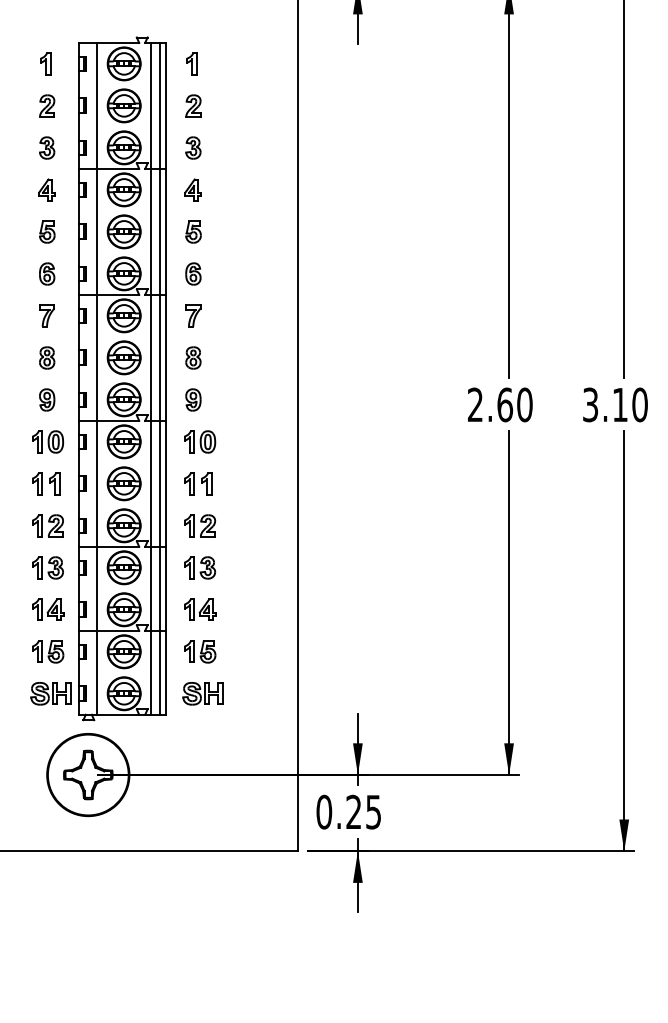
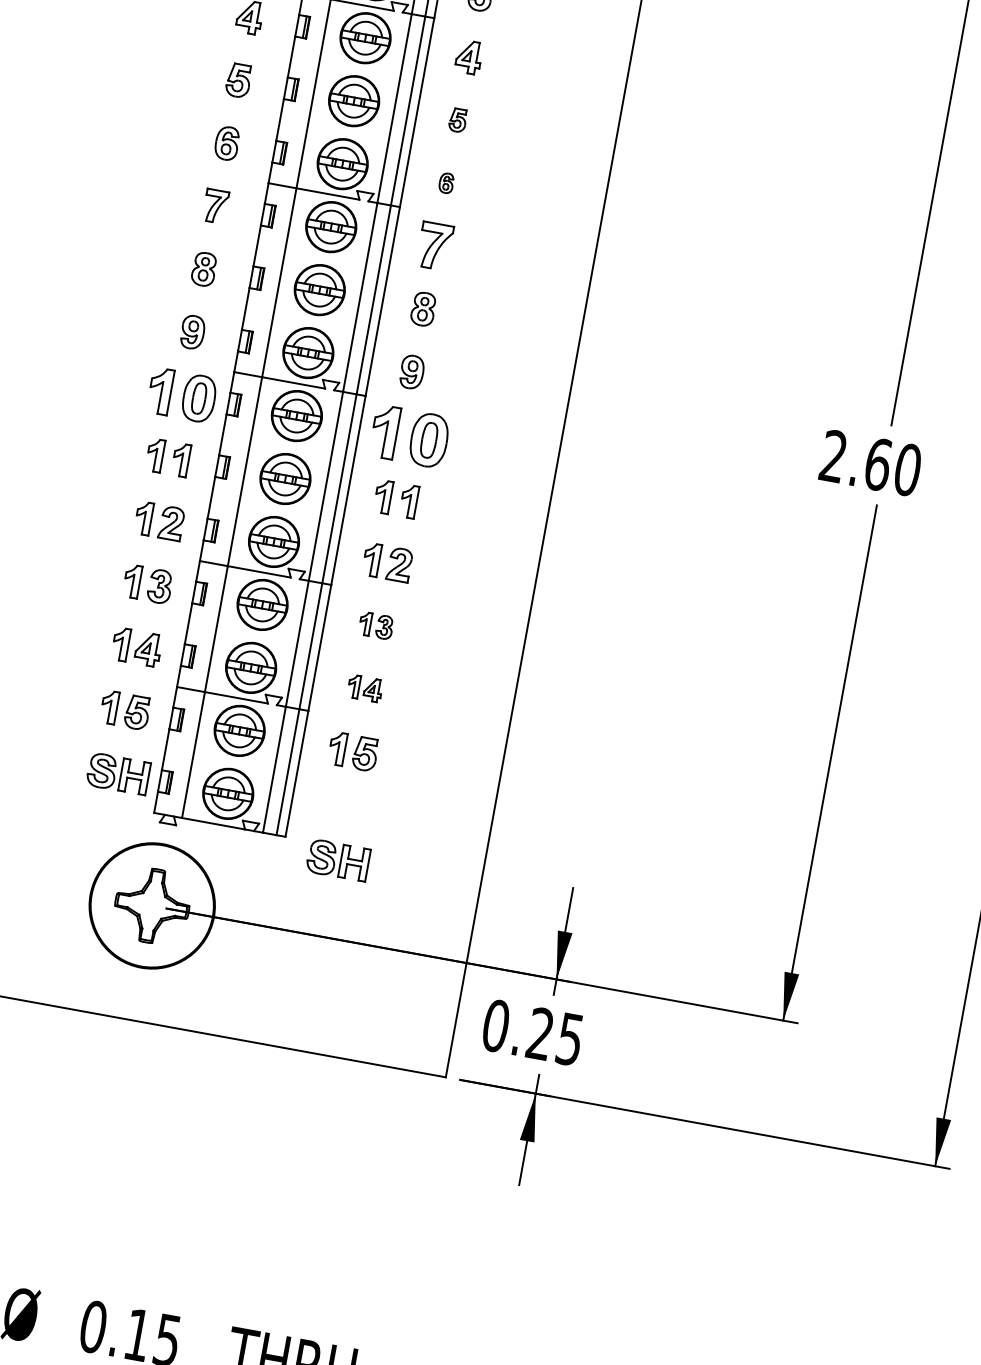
part: (193, 231) -> (458, 119), size x0.7
part: (193, 273) -> (446, 182), size x0.6
part: (193, 315) -> (435, 245), size x1.4
part: (47, 441) -> (181, 394), size x1.4
part: (200, 441) -> (411, 436), size x1.6
part: (200, 567) -> (377, 625), size x0.7
part: (200, 609) -> (365, 688), size x0.7
part: (202, 693) -> (337, 859), moved

